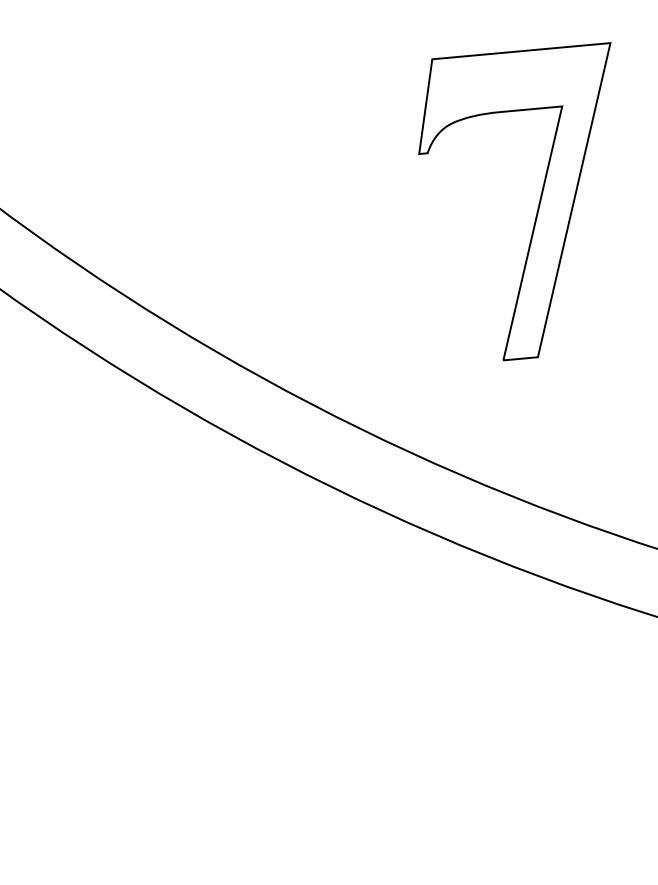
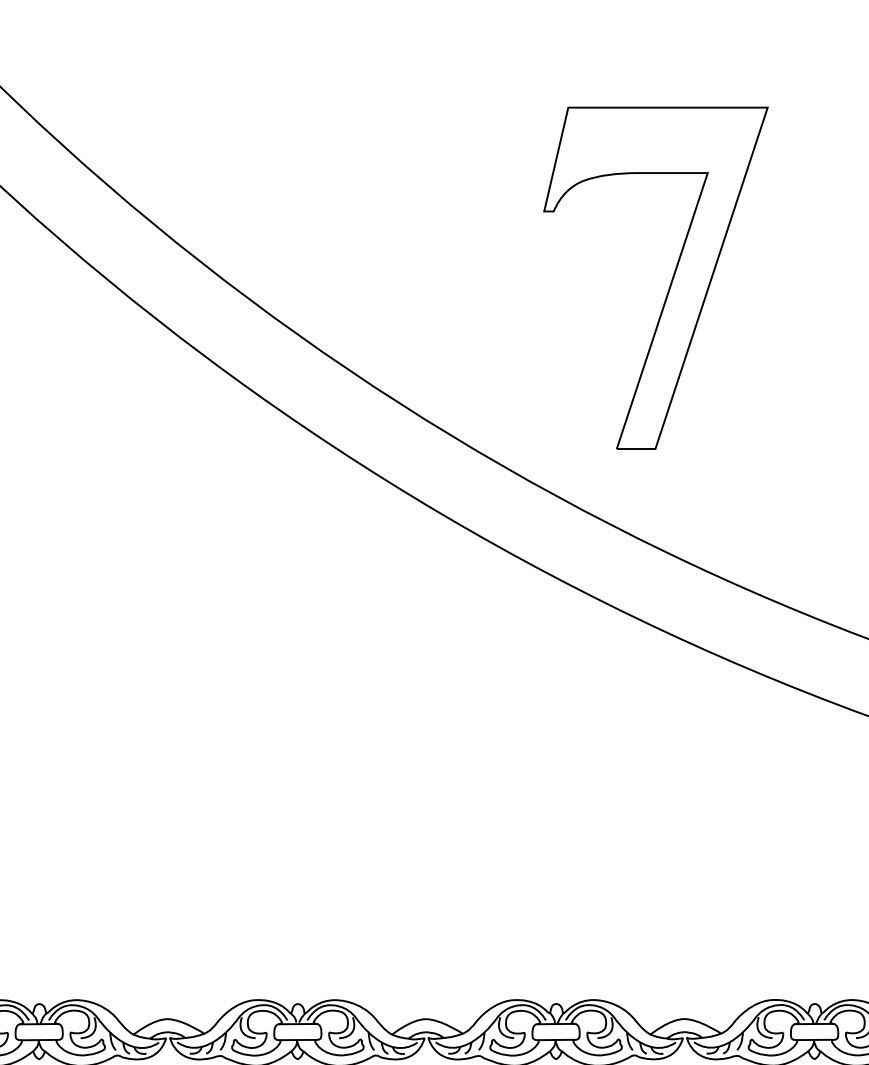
part: (537, 207) -> (670, 282), moved

